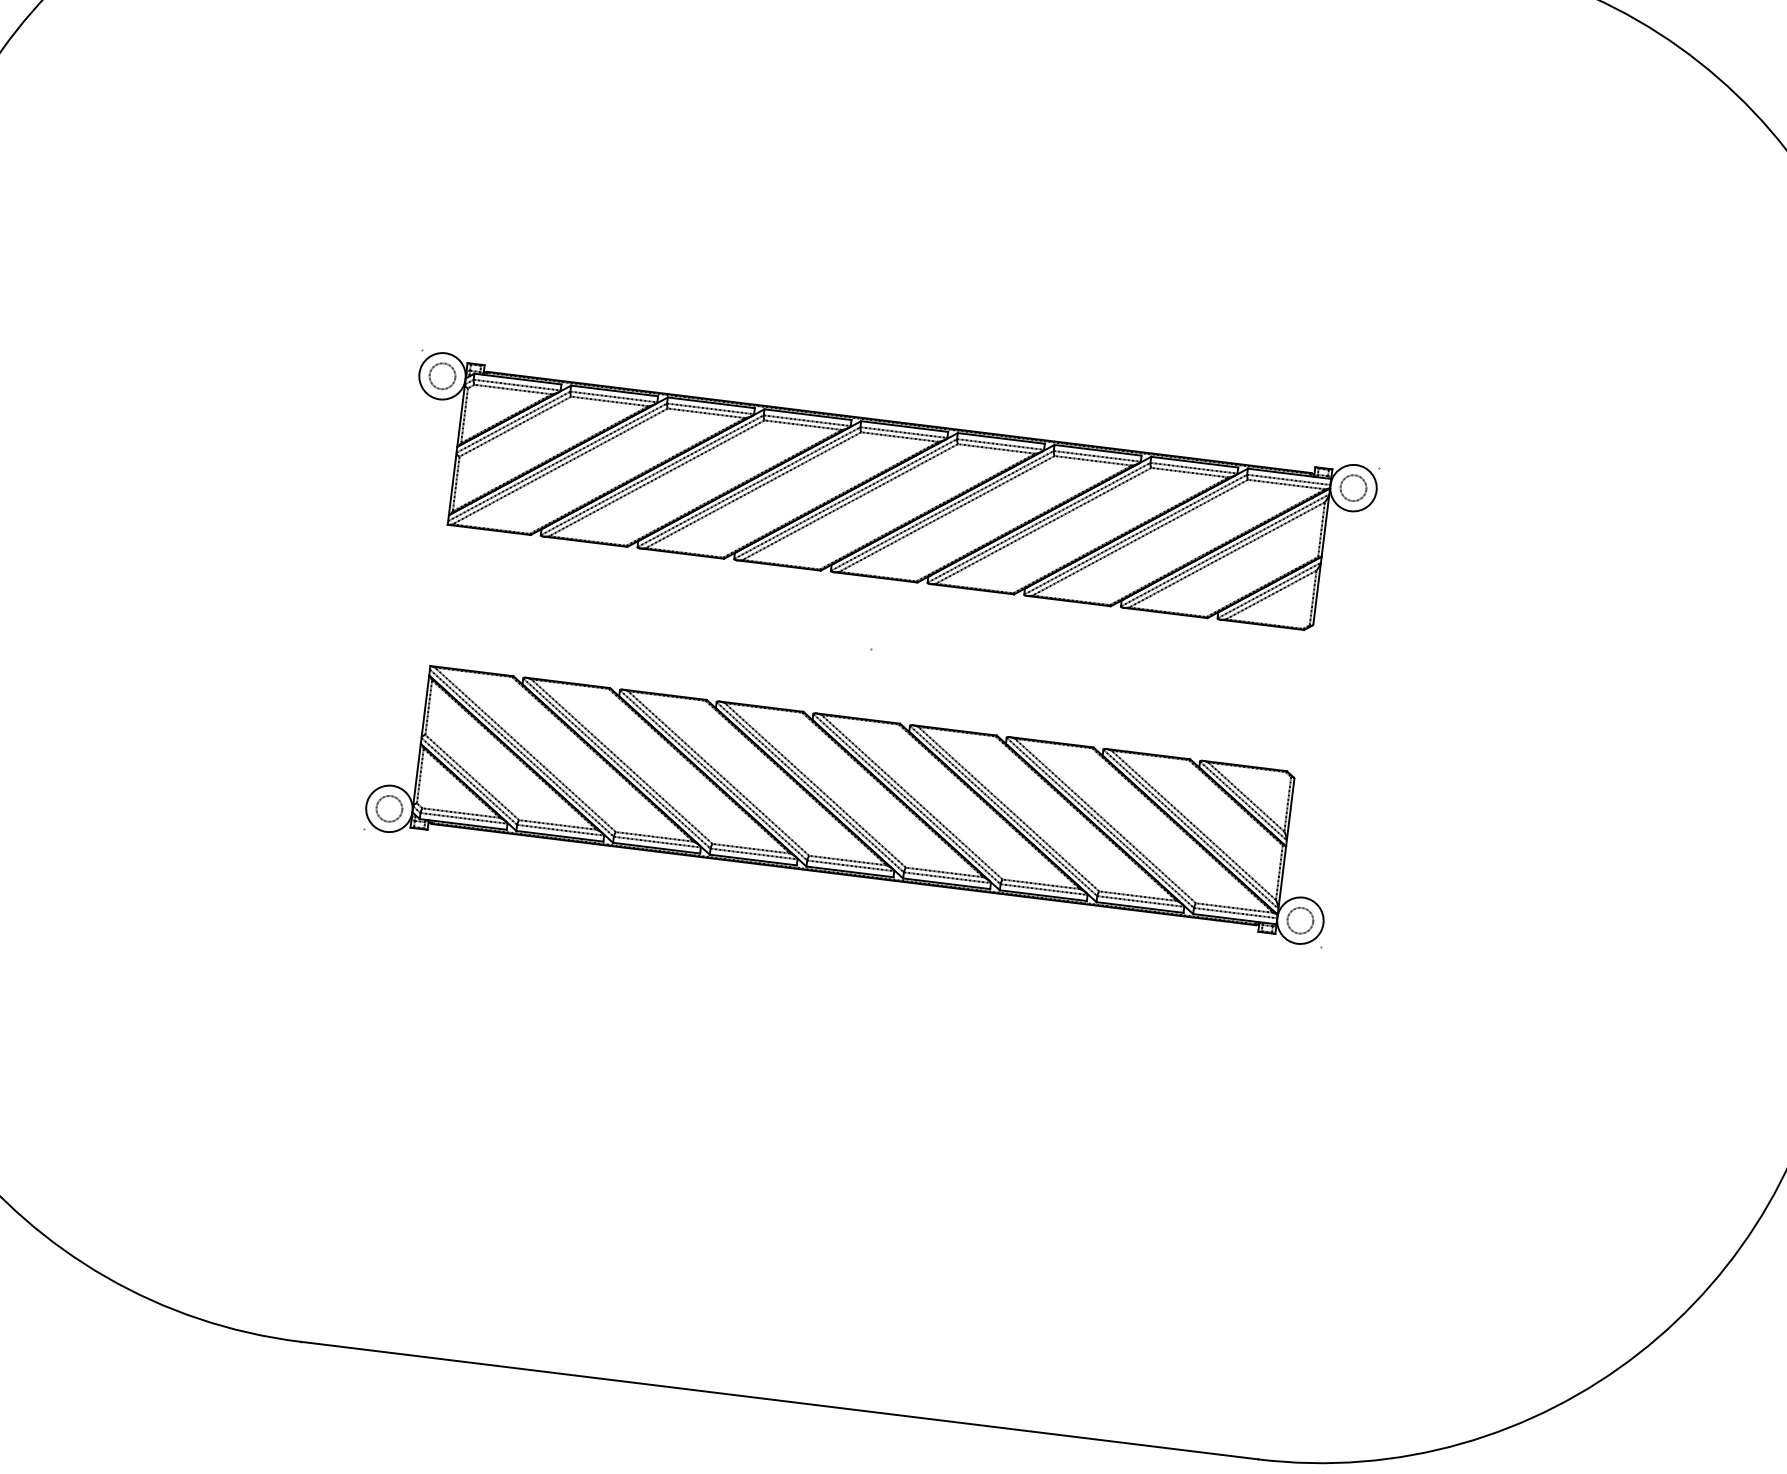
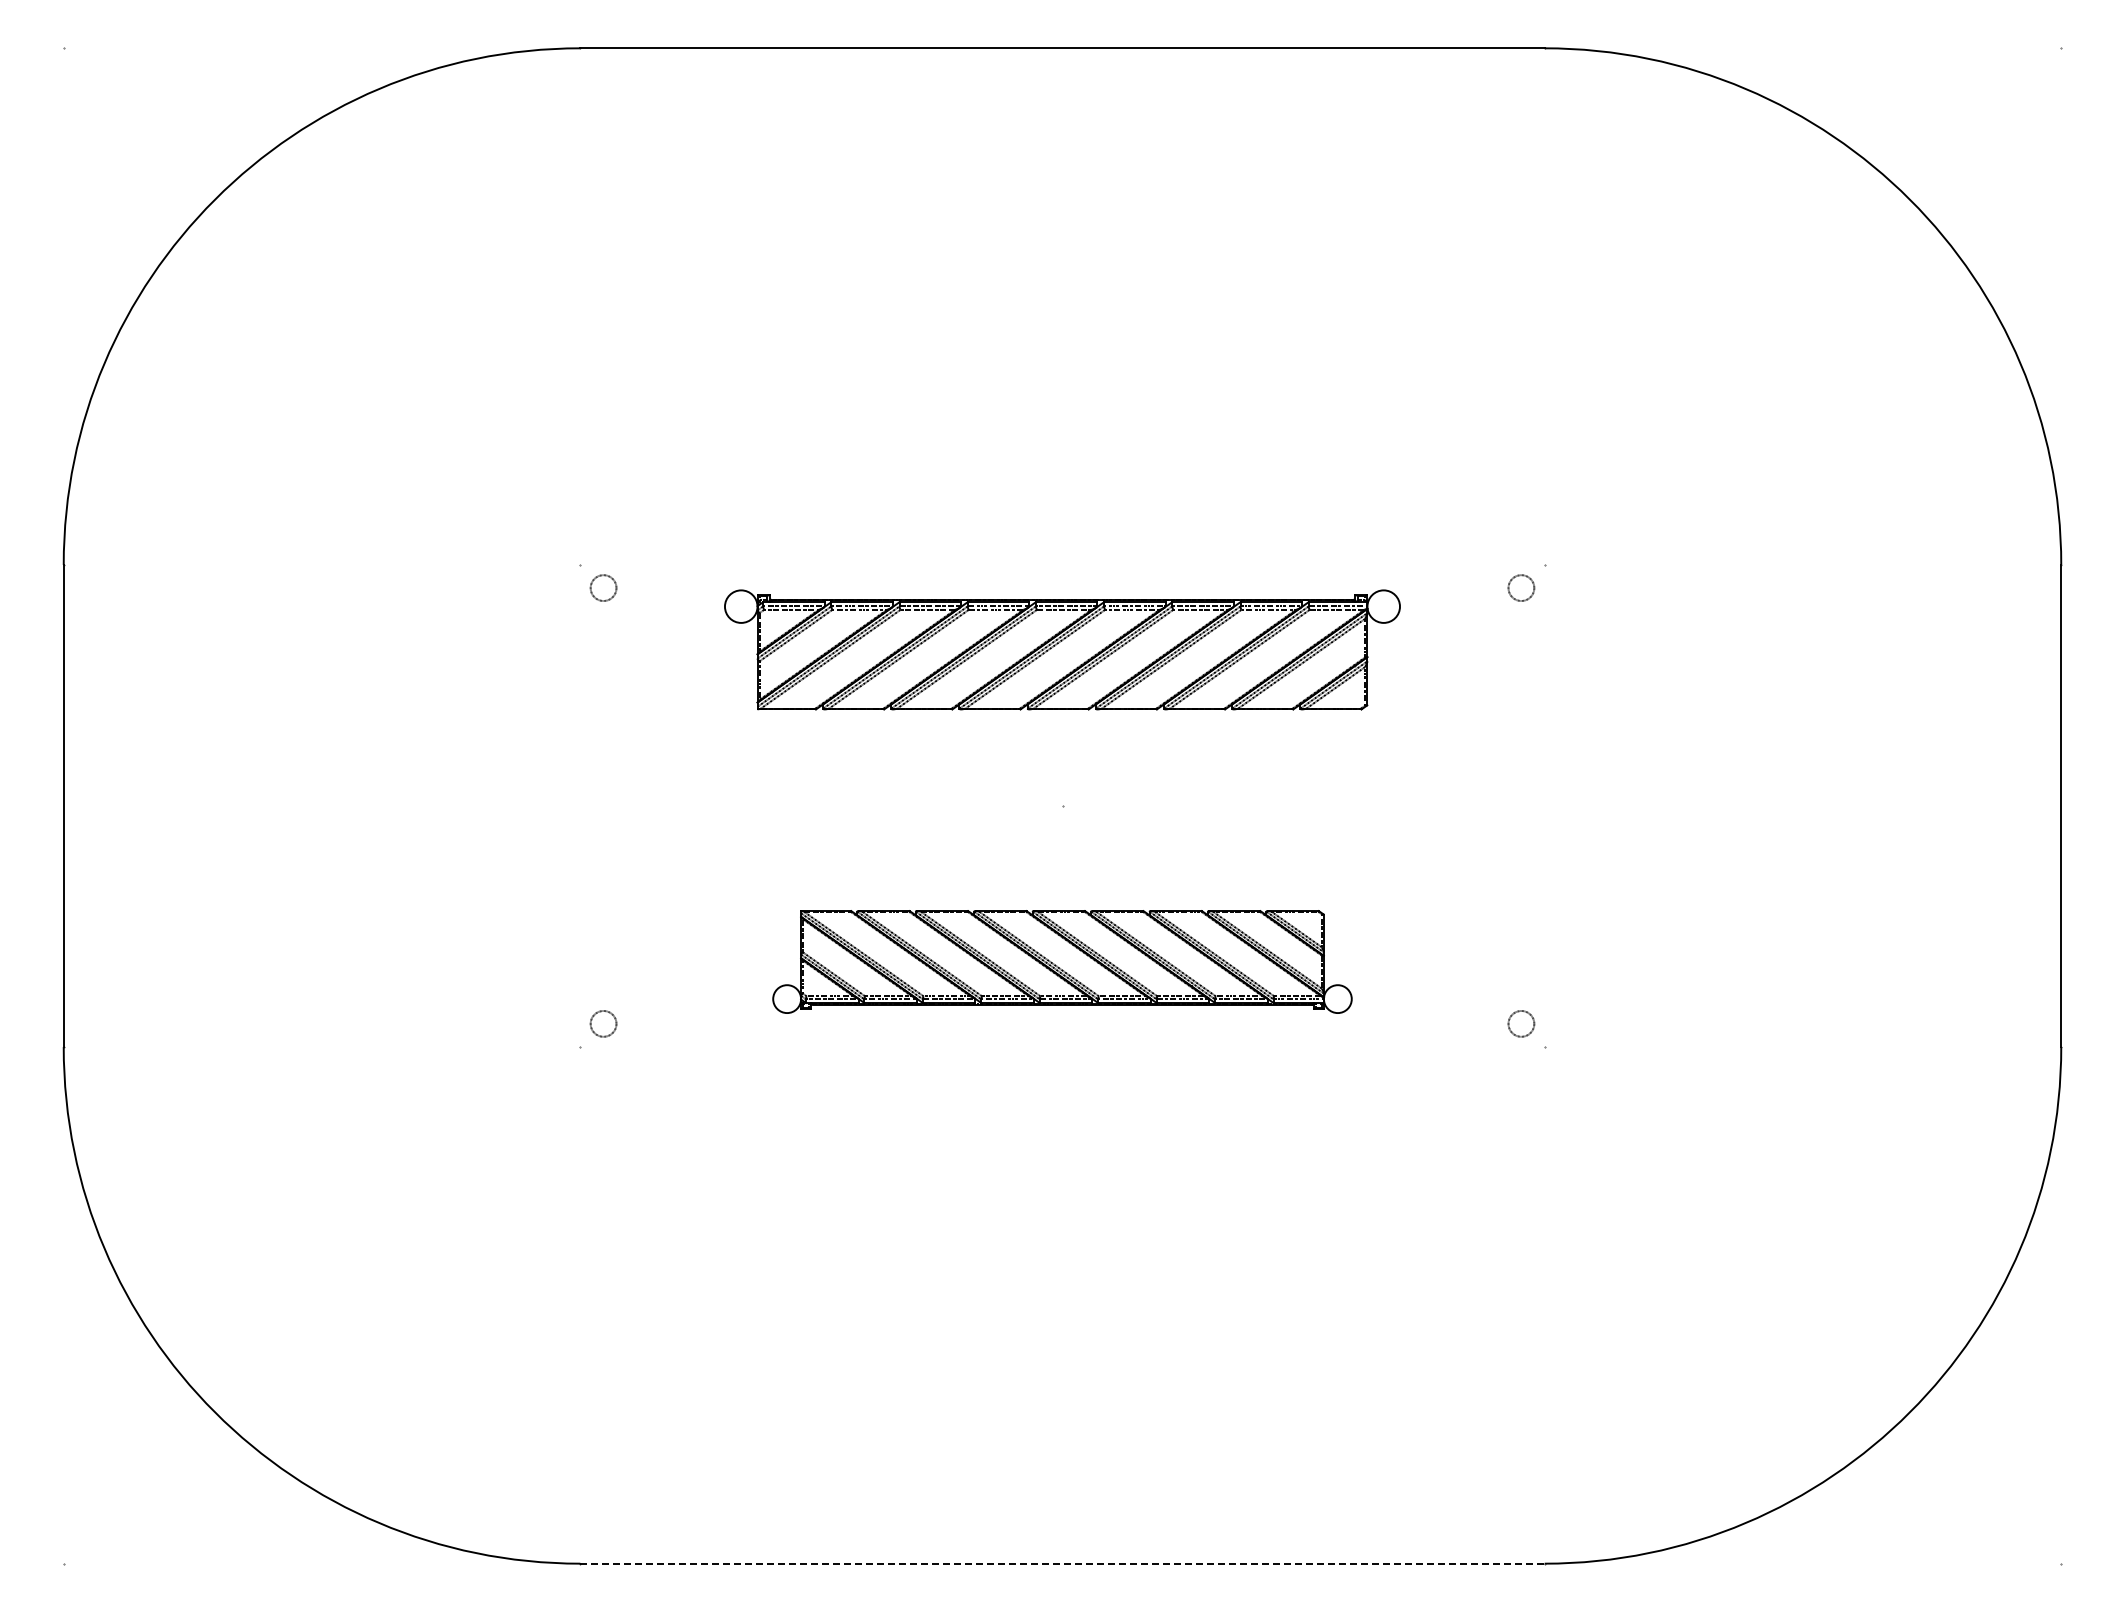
part: (890, 493) -> (1062, 649), size x0.7
part: (852, 802) -> (1062, 961), size x0.6
line: (779, 1400) -> (1062, 1563), solid -> dashed

